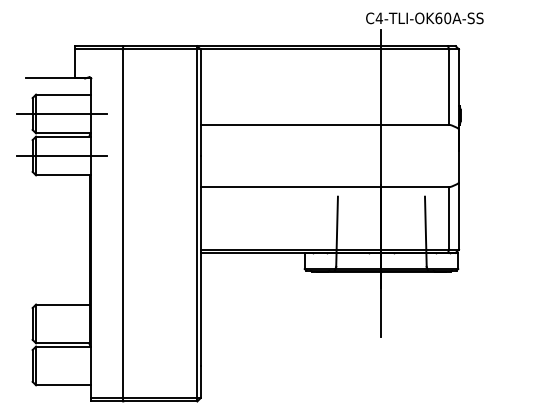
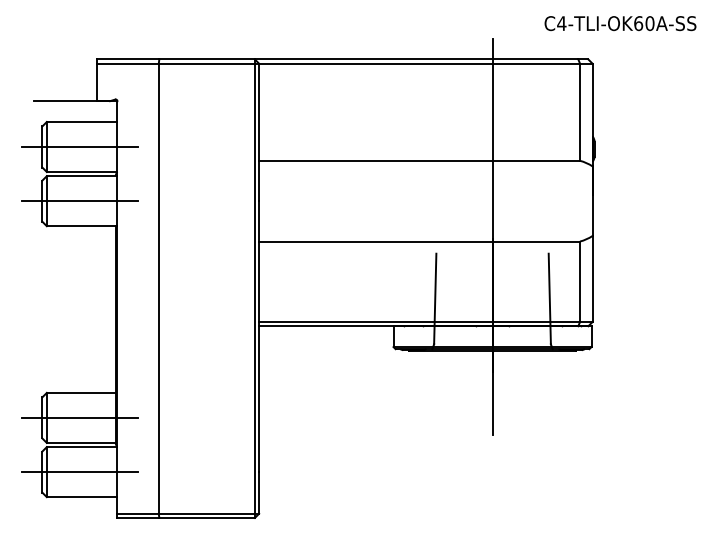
text: (424, 18) -> (620, 23), moved
line: (61, 323) -> (79, 417), added
line: (61, 366) -> (79, 472), added

